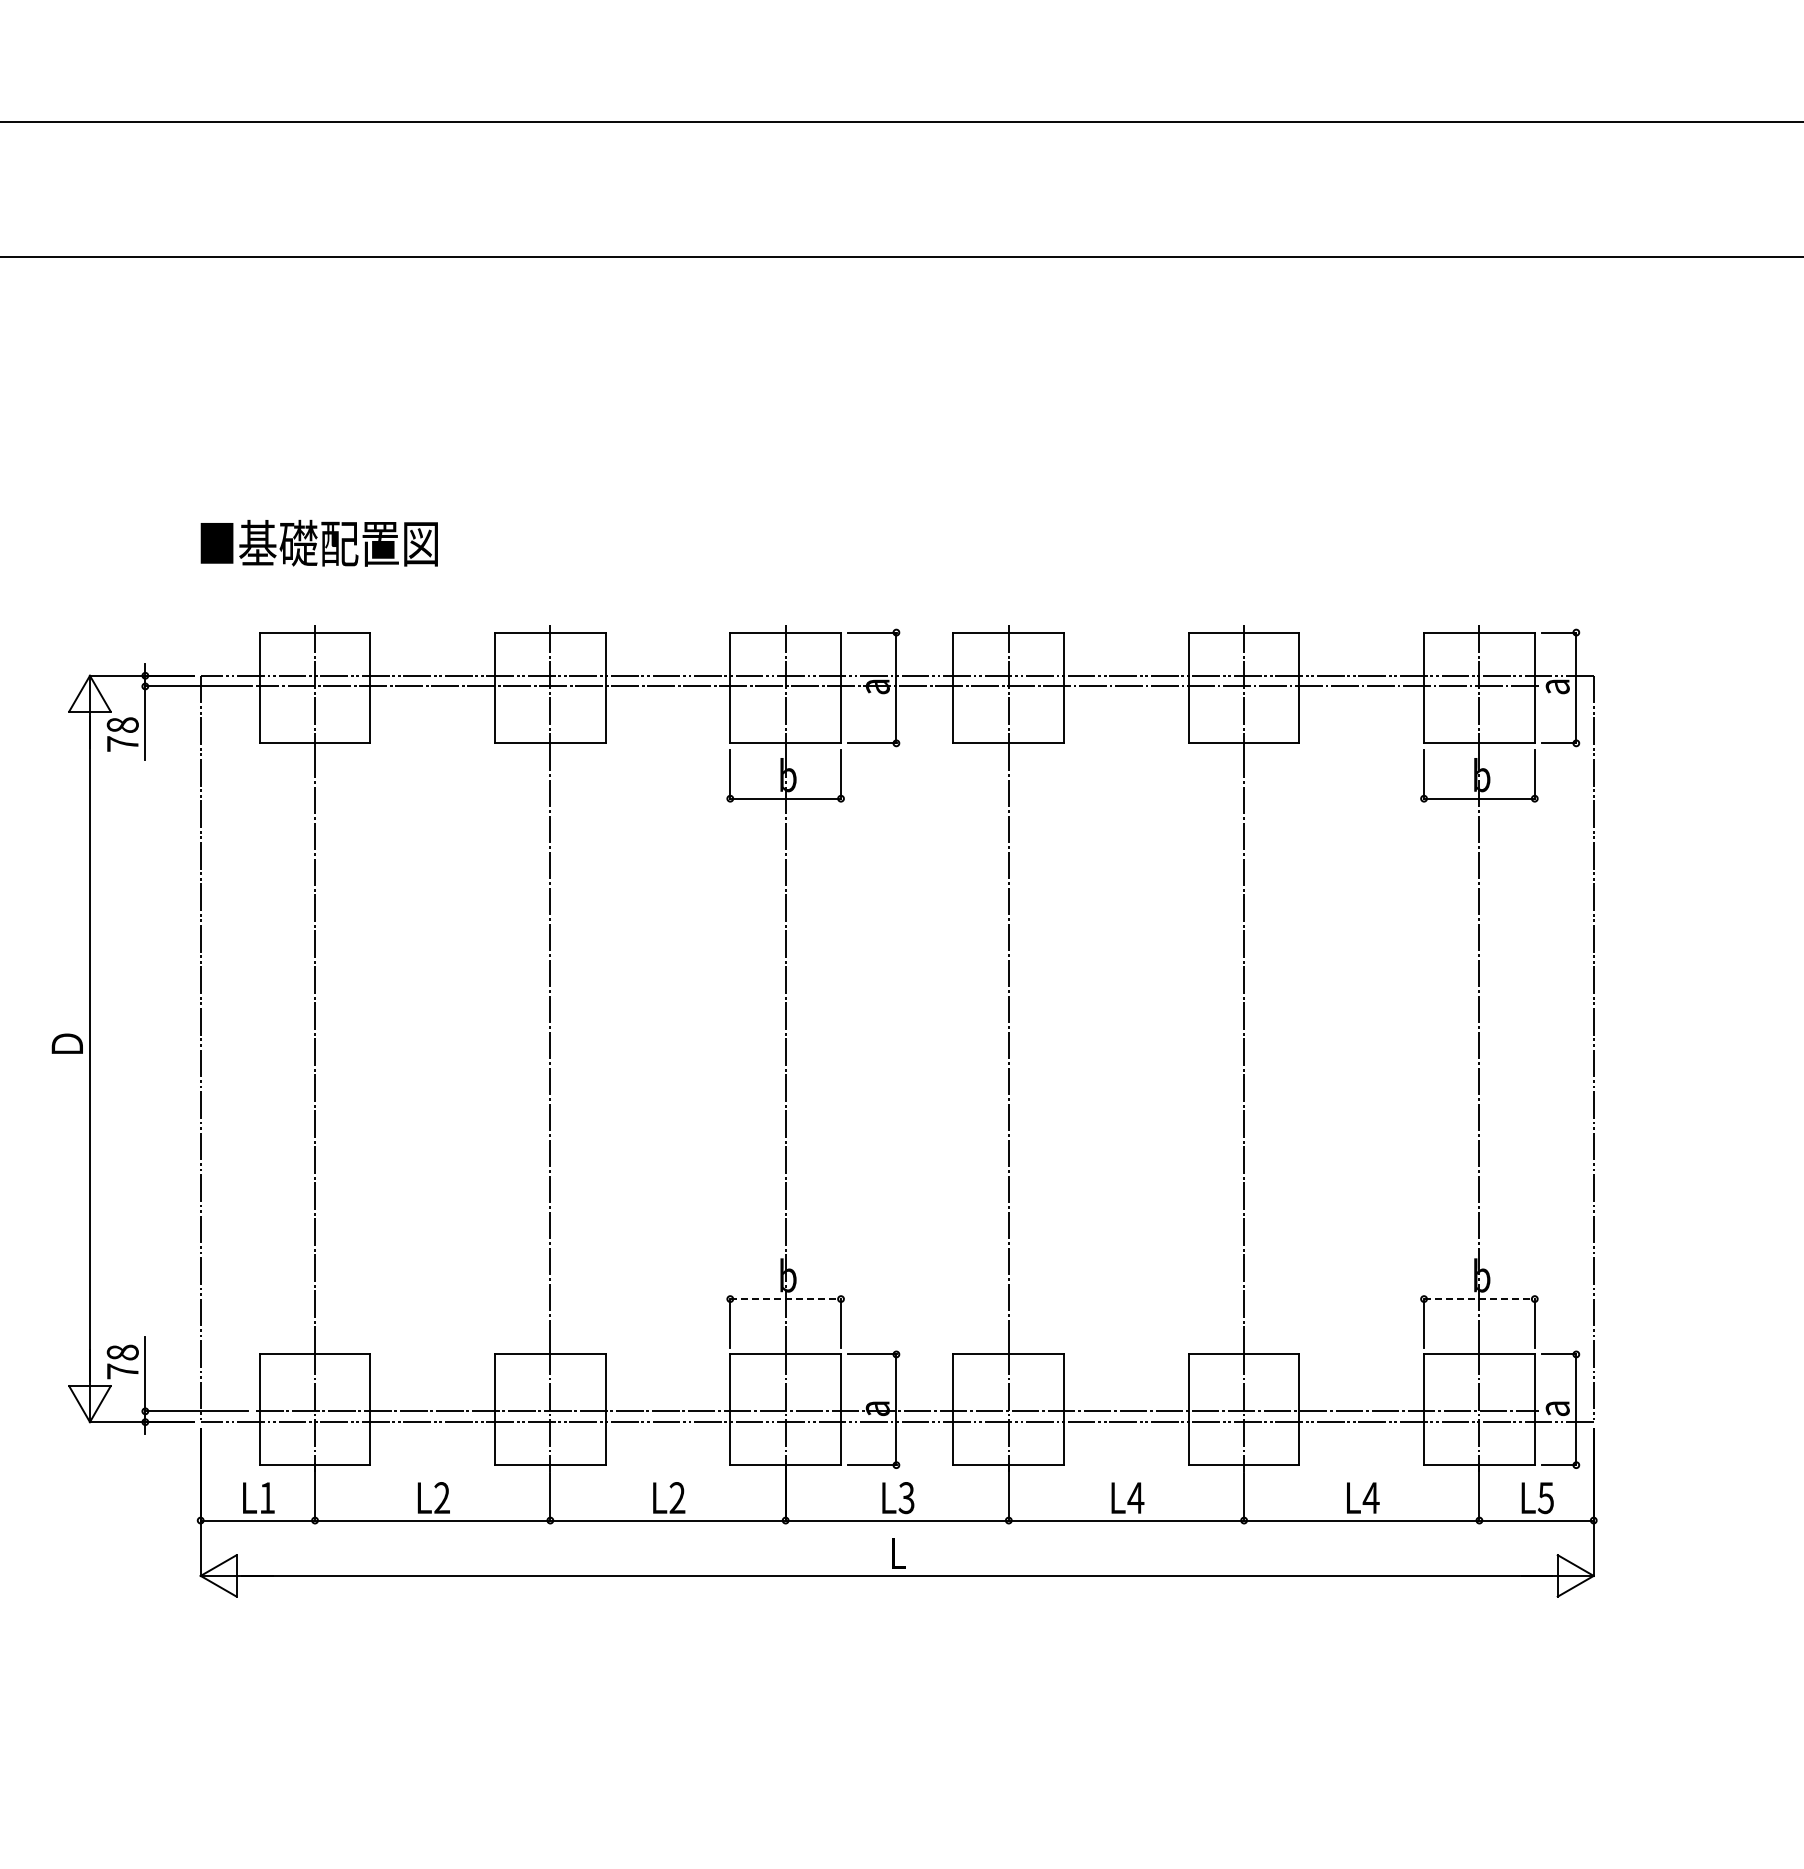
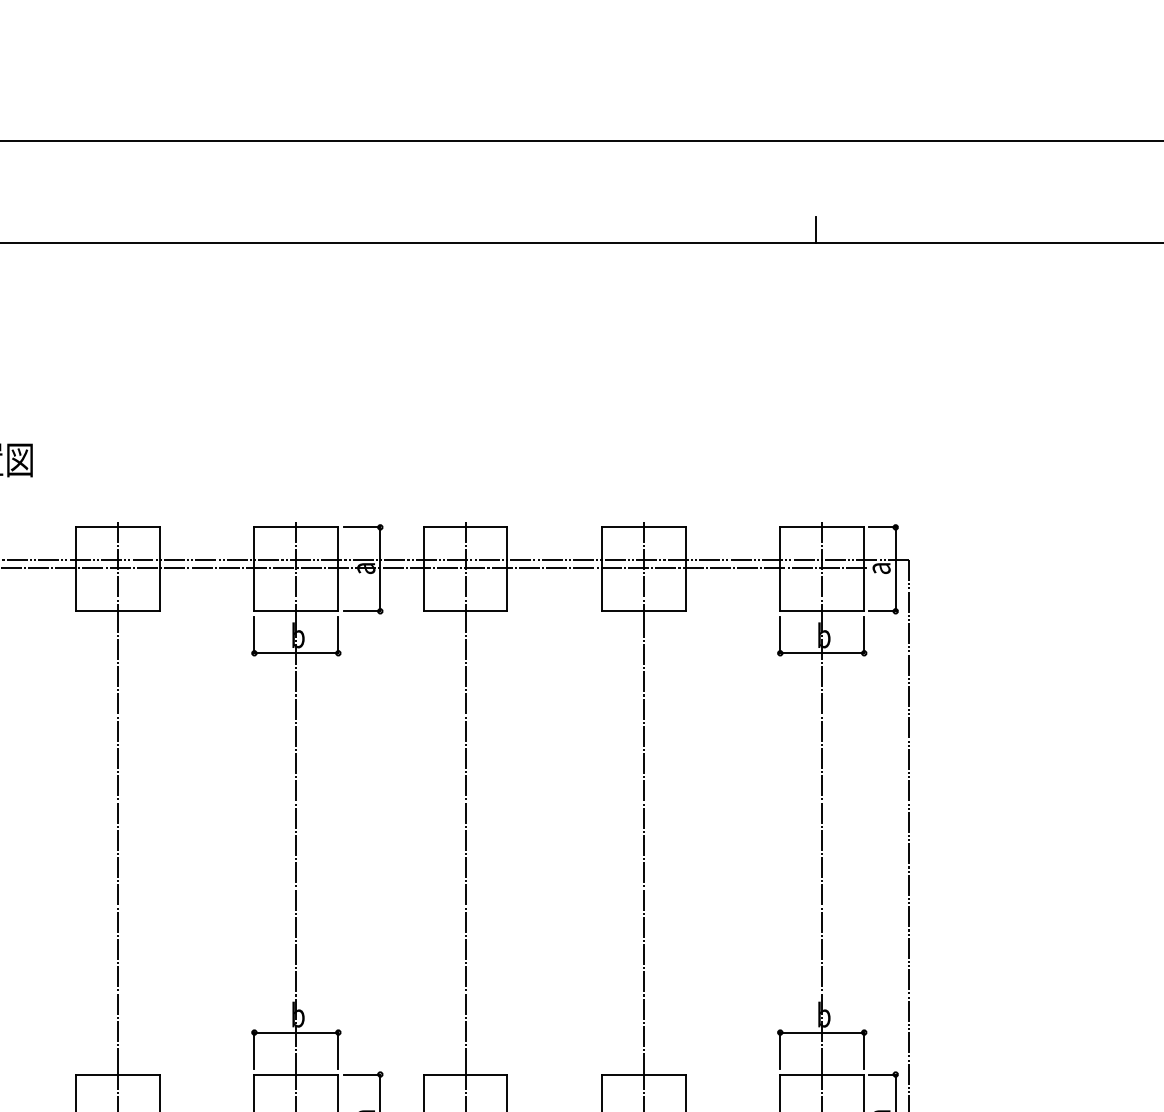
line: (1471, 239) -> (816, 229), added
line: (786, 1299) -> (297, 1032), dashed -> solid
line: (1479, 1299) -> (822, 1032), dashed -> solid

